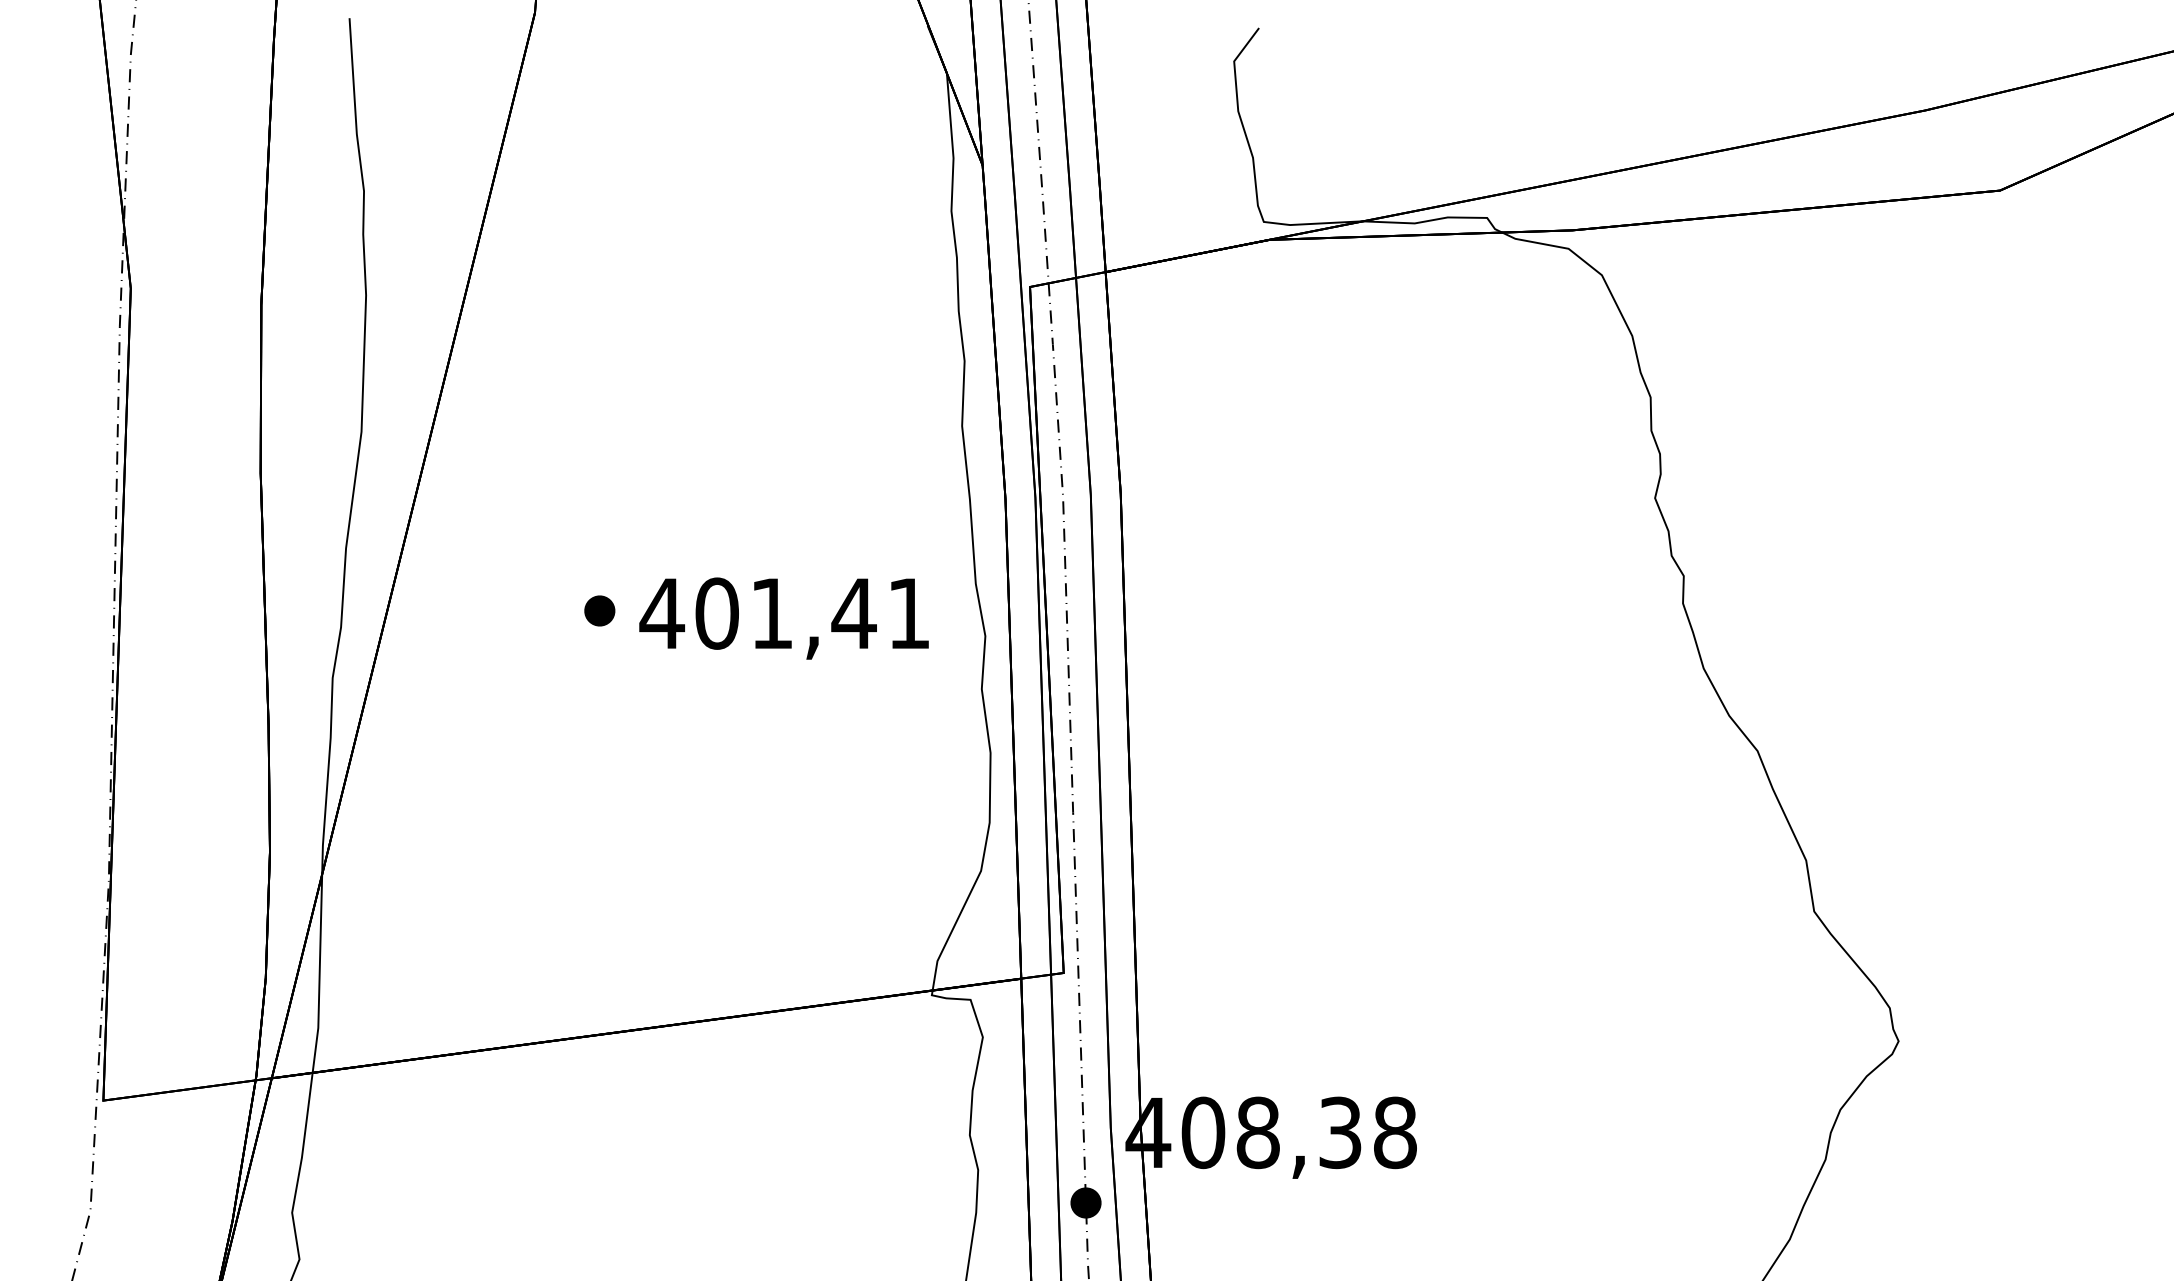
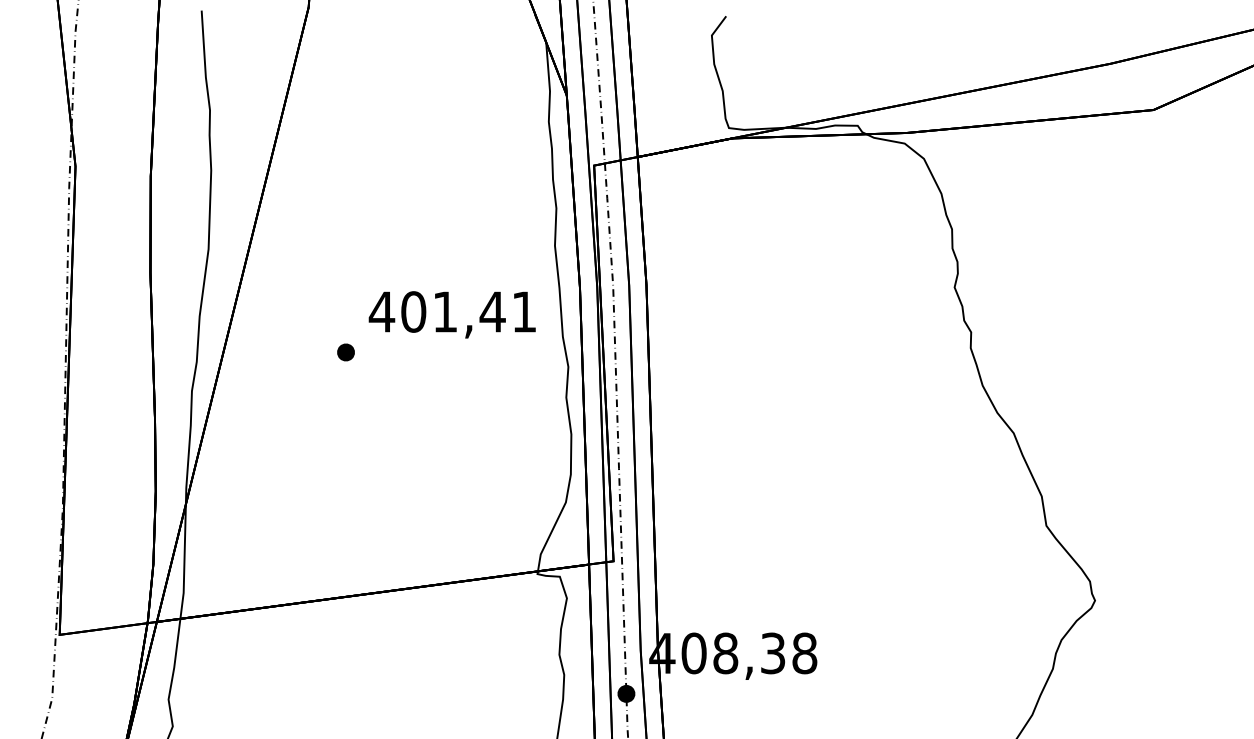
text: (782, 617) -> (451, 314), moved

